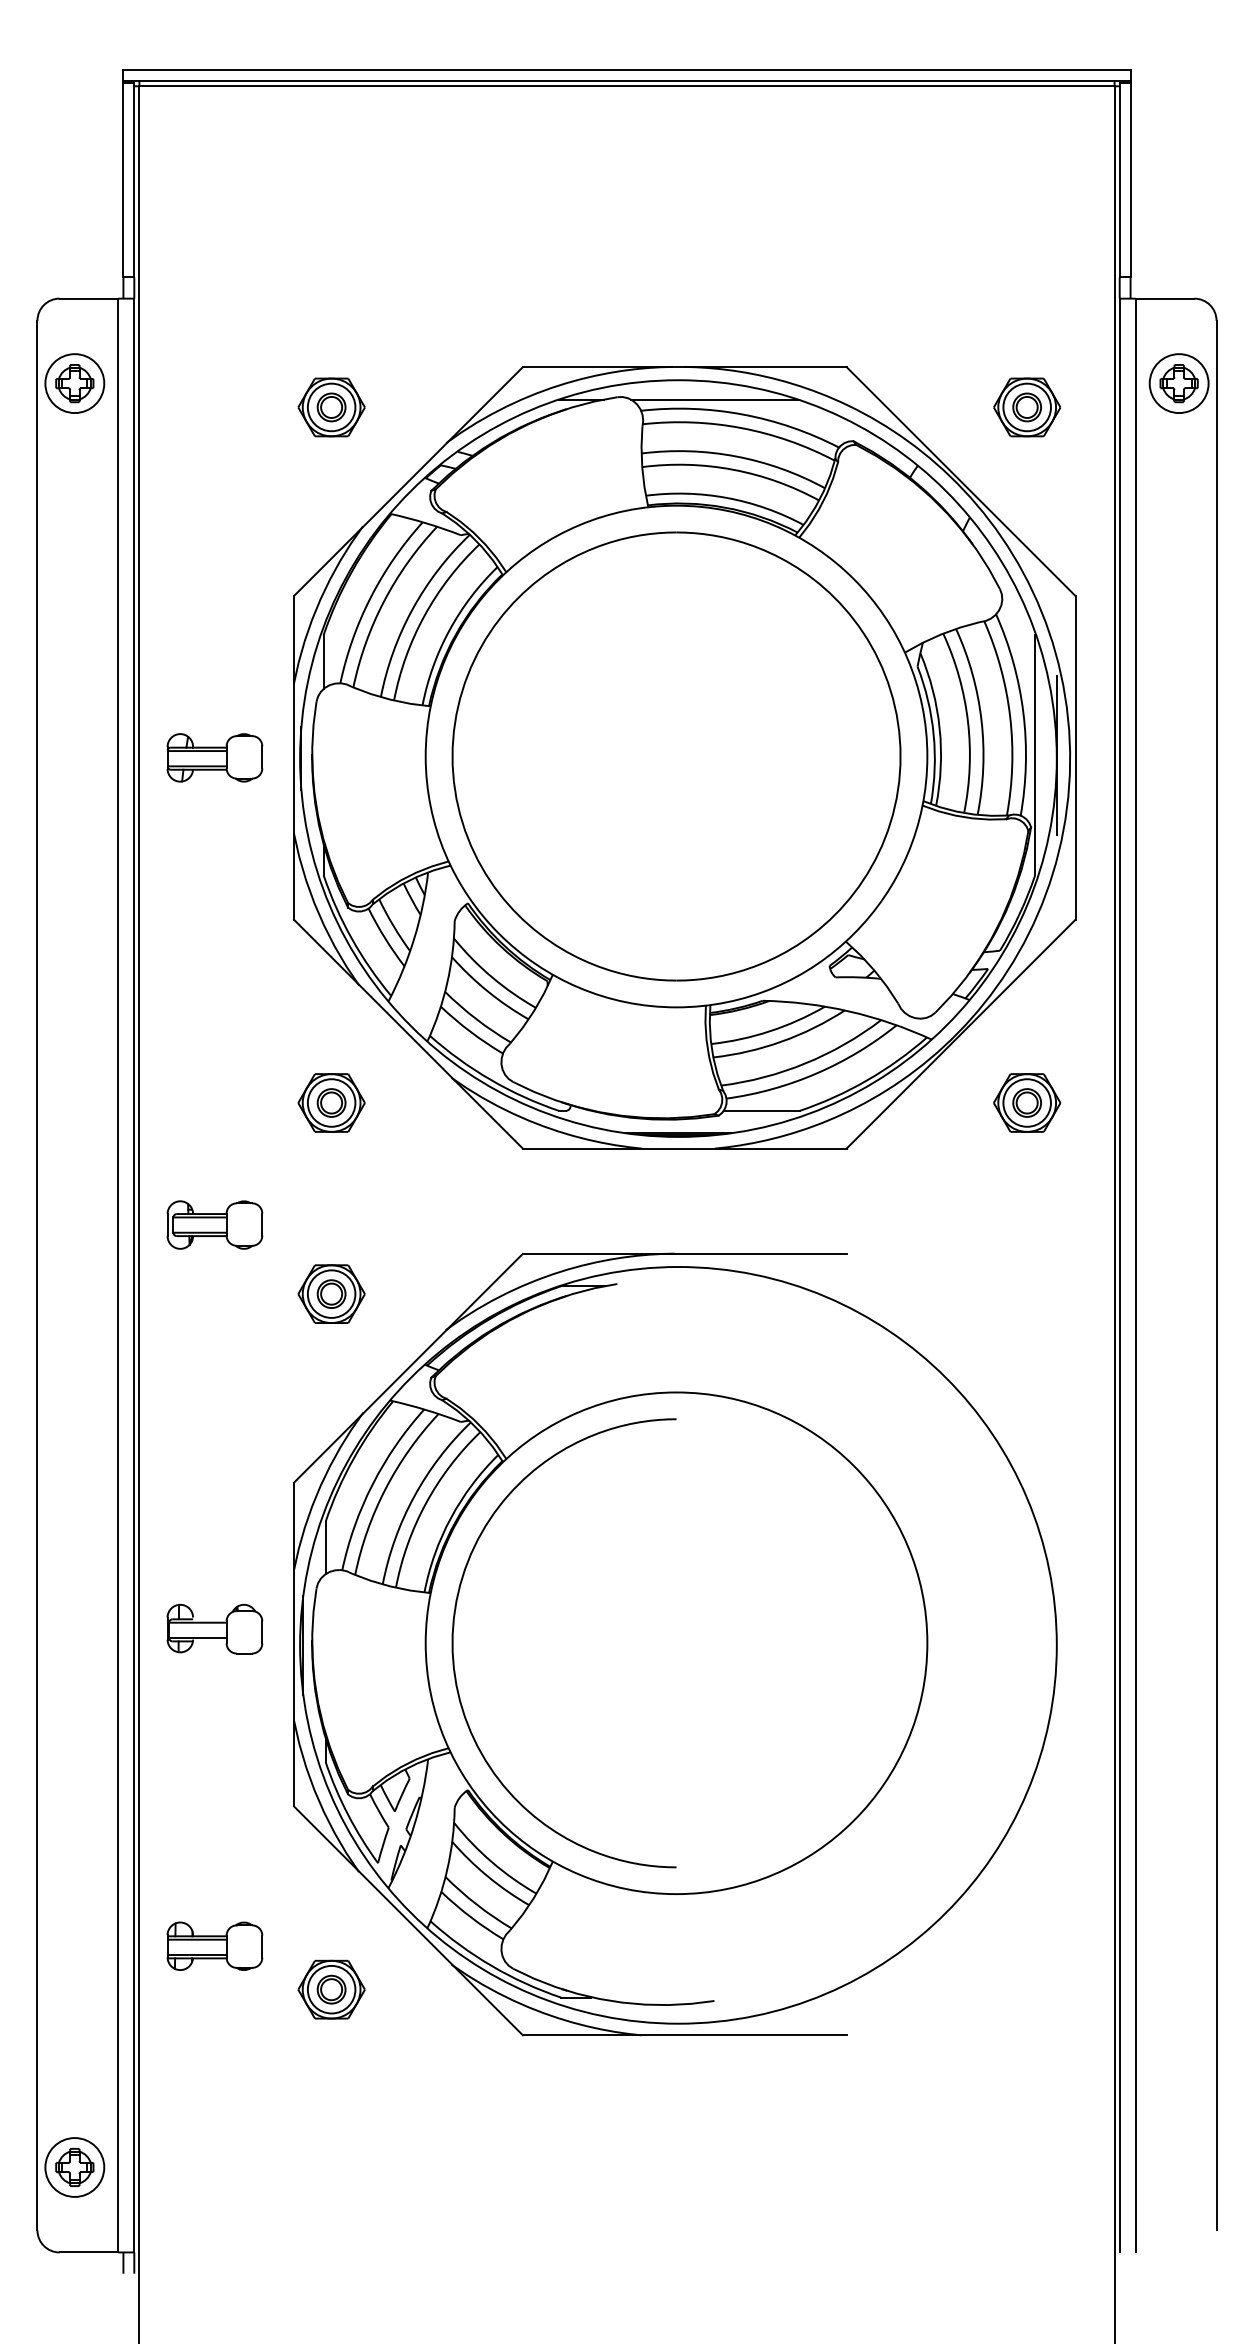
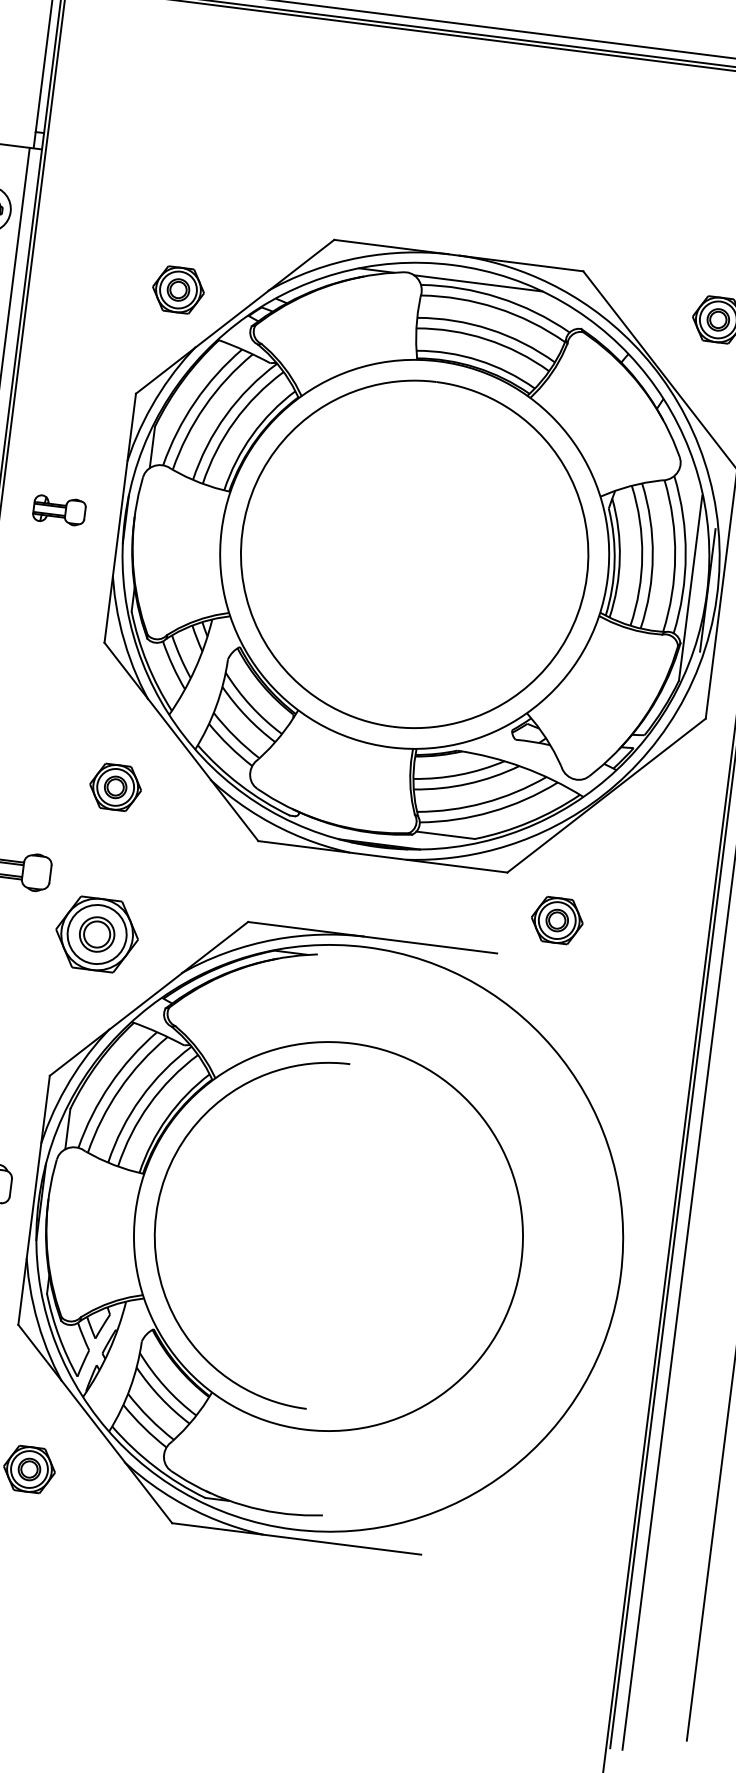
part: (331, 407) -> (178, 290), moved
part: (214, 757) -> (59, 510), size x0.7
part: (1027, 1102) -> (557, 920), moved
part: (331, 1293) -> (97, 933), size x1.6

